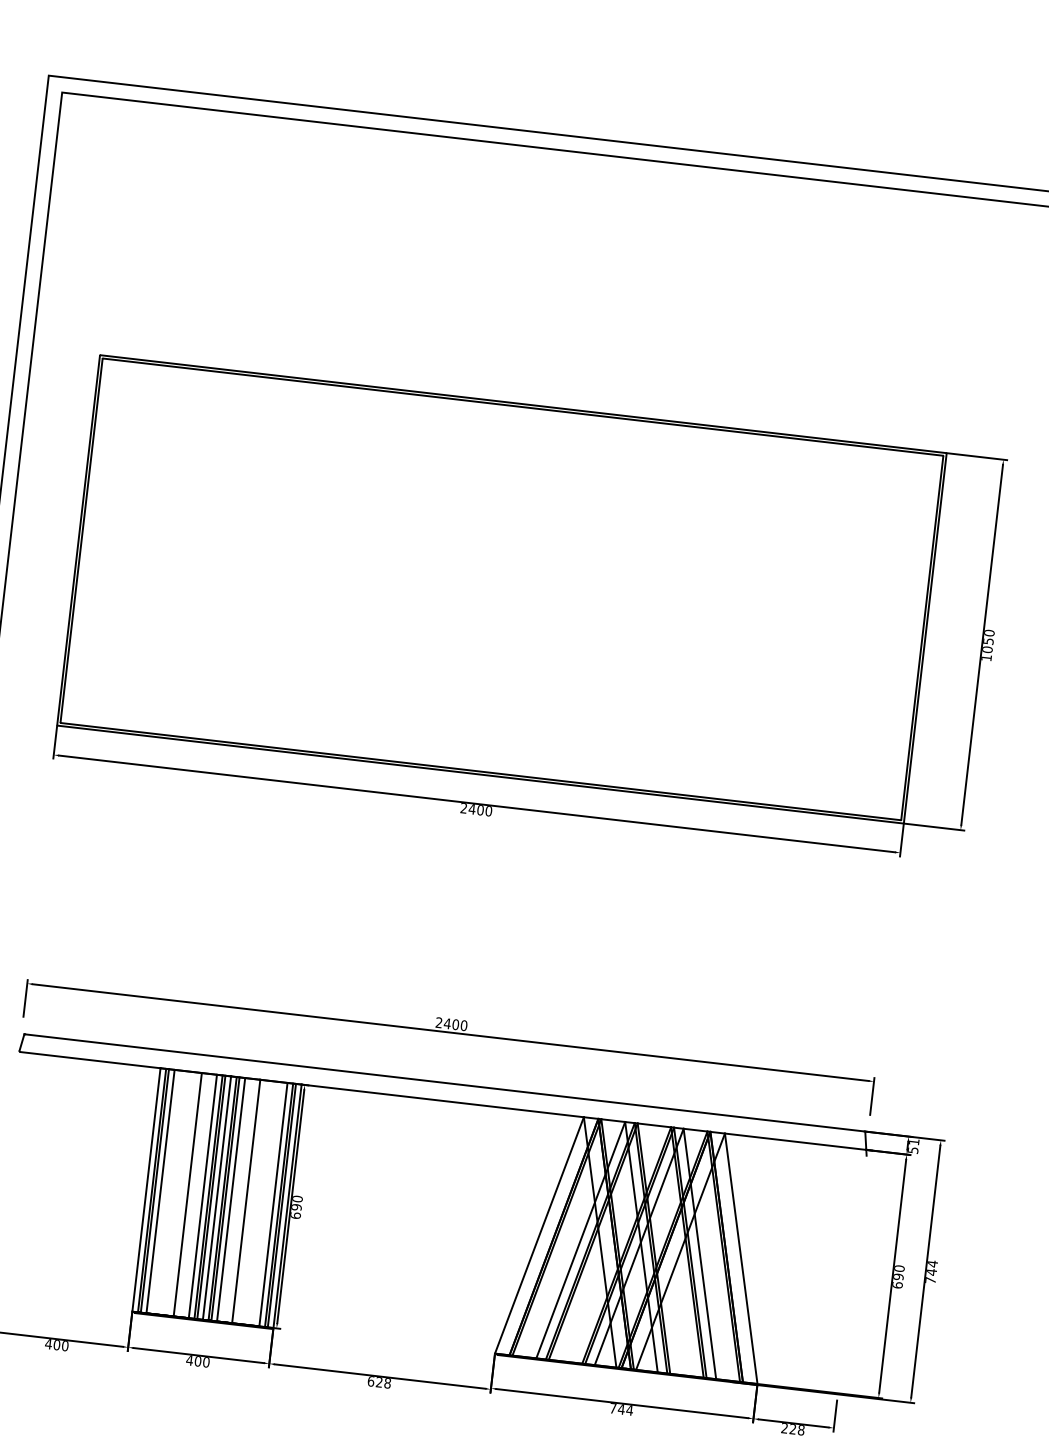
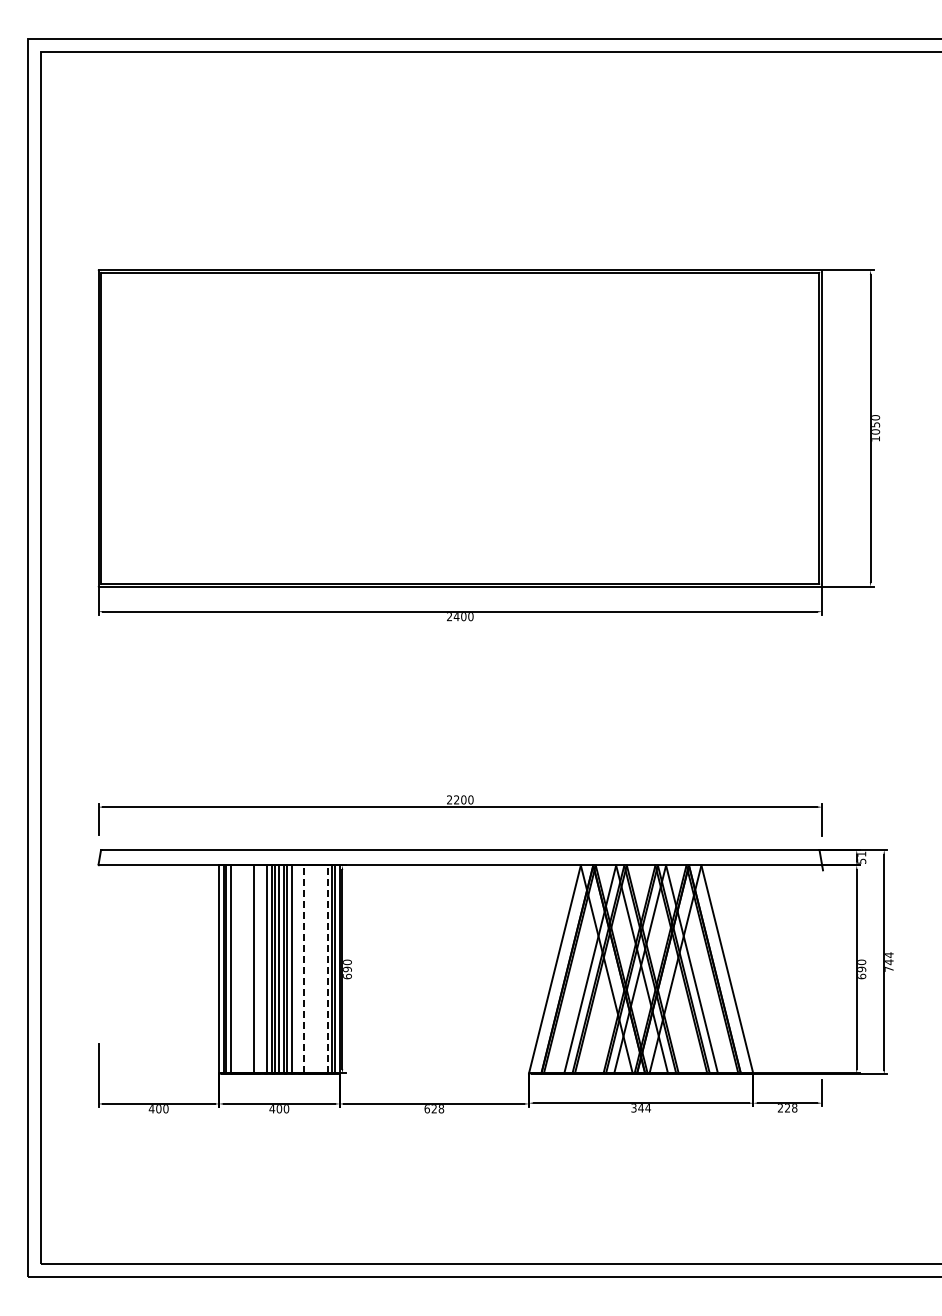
text: (447, 1023) -> (456, 799), 2400 -> 2200
line: (246, 1201) -> (304, 969), solid -> dashed
line: (273, 1204) -> (327, 969), solid -> dashed
text: (612, 1408) -> (633, 1108), 744 -> 344

